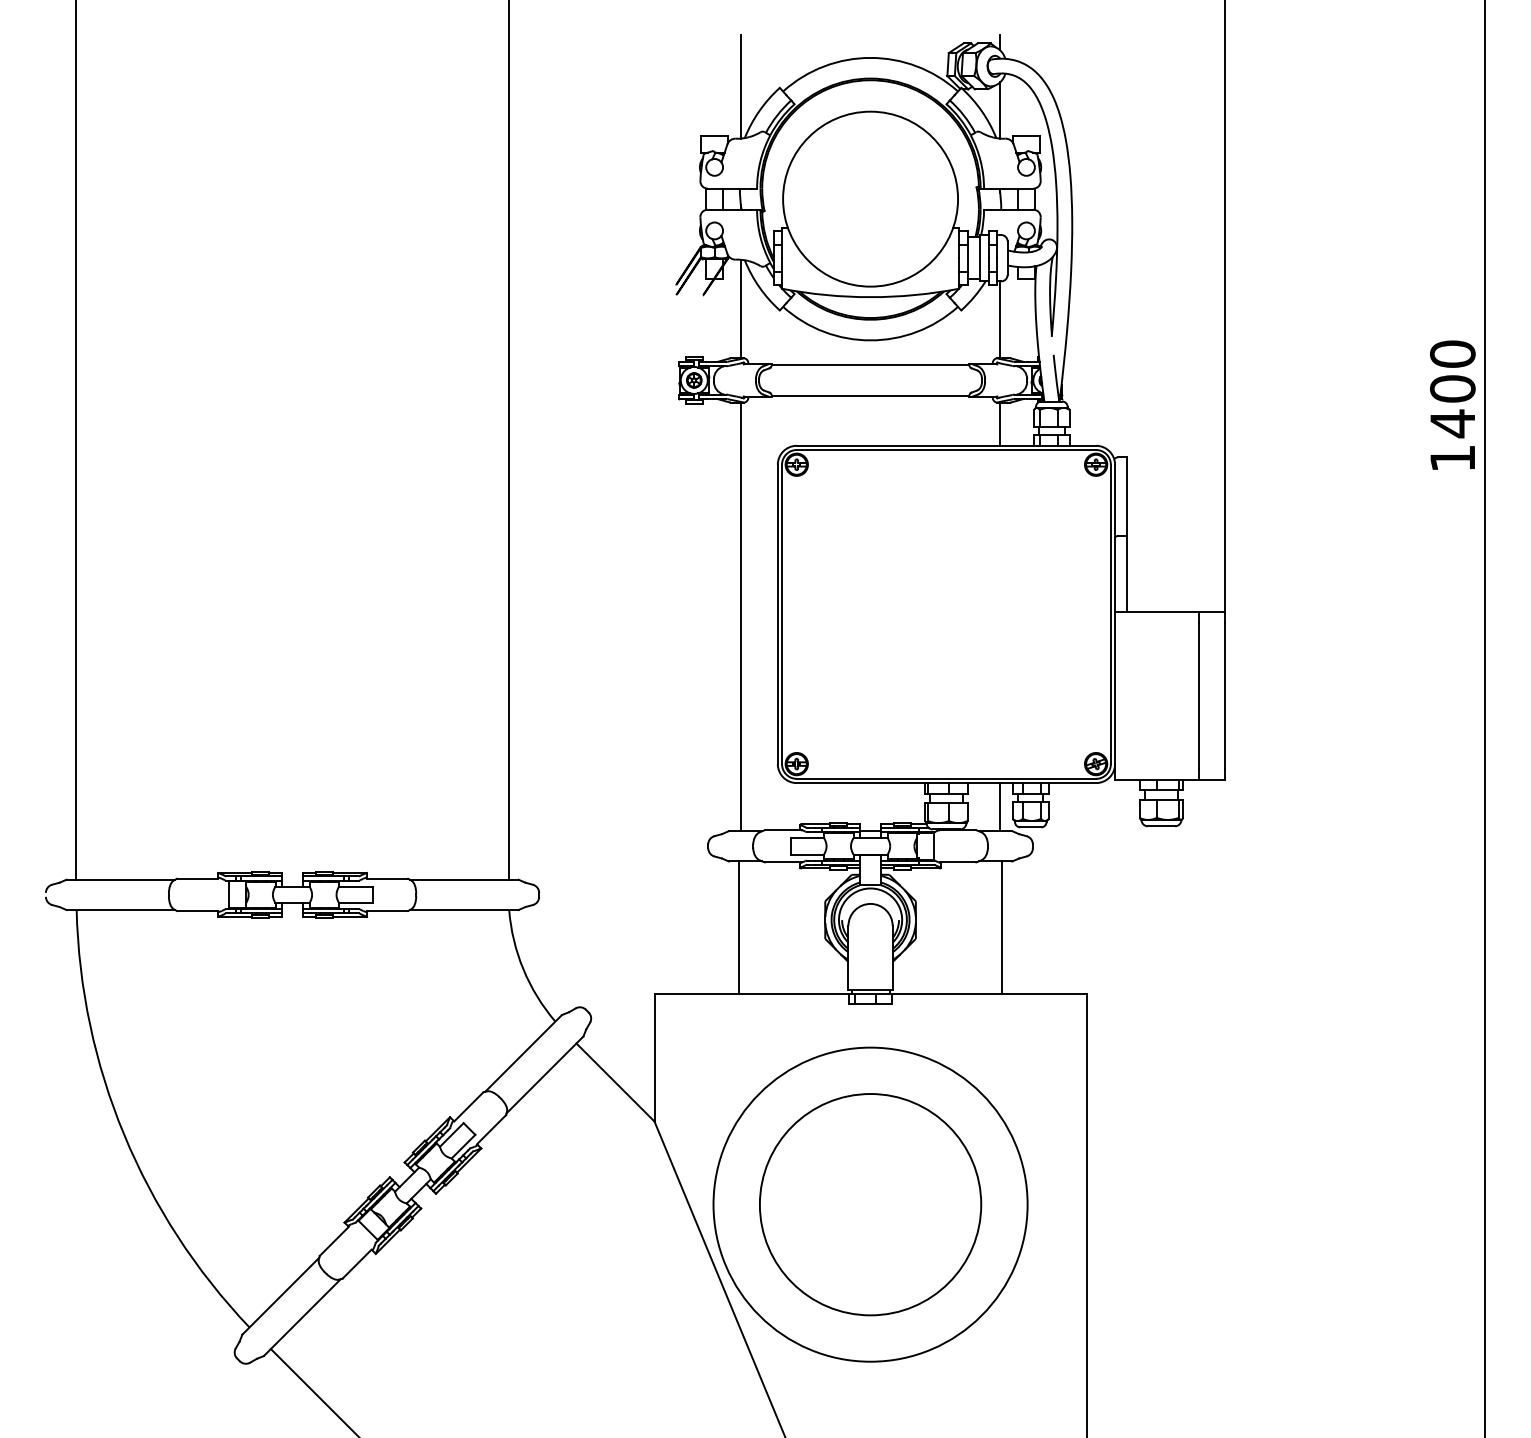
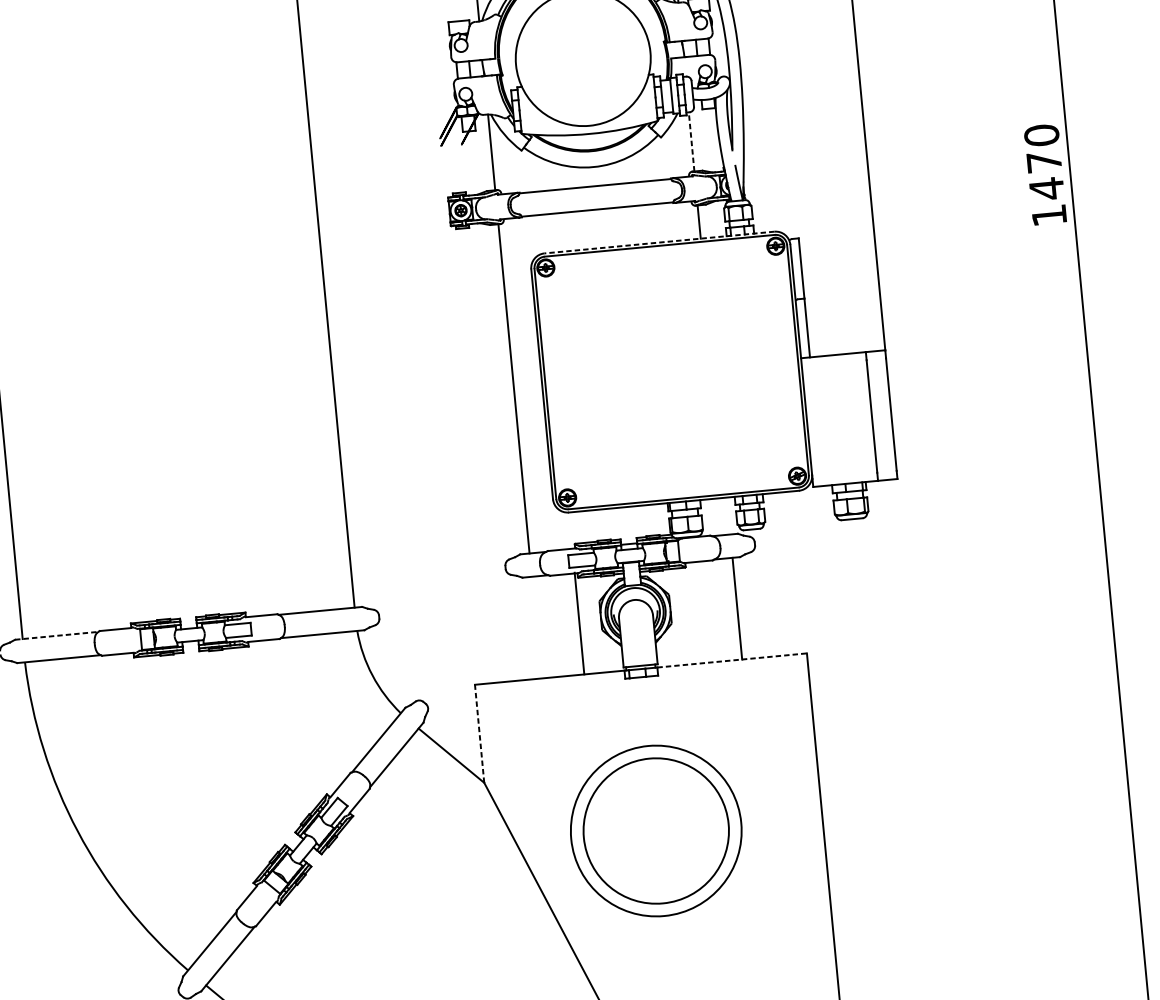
line: (1000, 319) -> (691, 141), solid -> dashed
text: (1452, 388) -> (1044, 161), 1400 -> 1470
line: (946, 445) -> (659, 242), solid -> dashed
line: (1000, 807) -> (727, 516), removed
line: (121, 879) -> (57, 635), solid -> dashed
line: (738, 927) -> (579, 623), moved
line: (989, 993) -> (732, 660), solid -> dashed
line: (654, 1057) -> (479, 733), solid -> dashed
circle: (870, 1204) -> (656, 830), size x0.6

